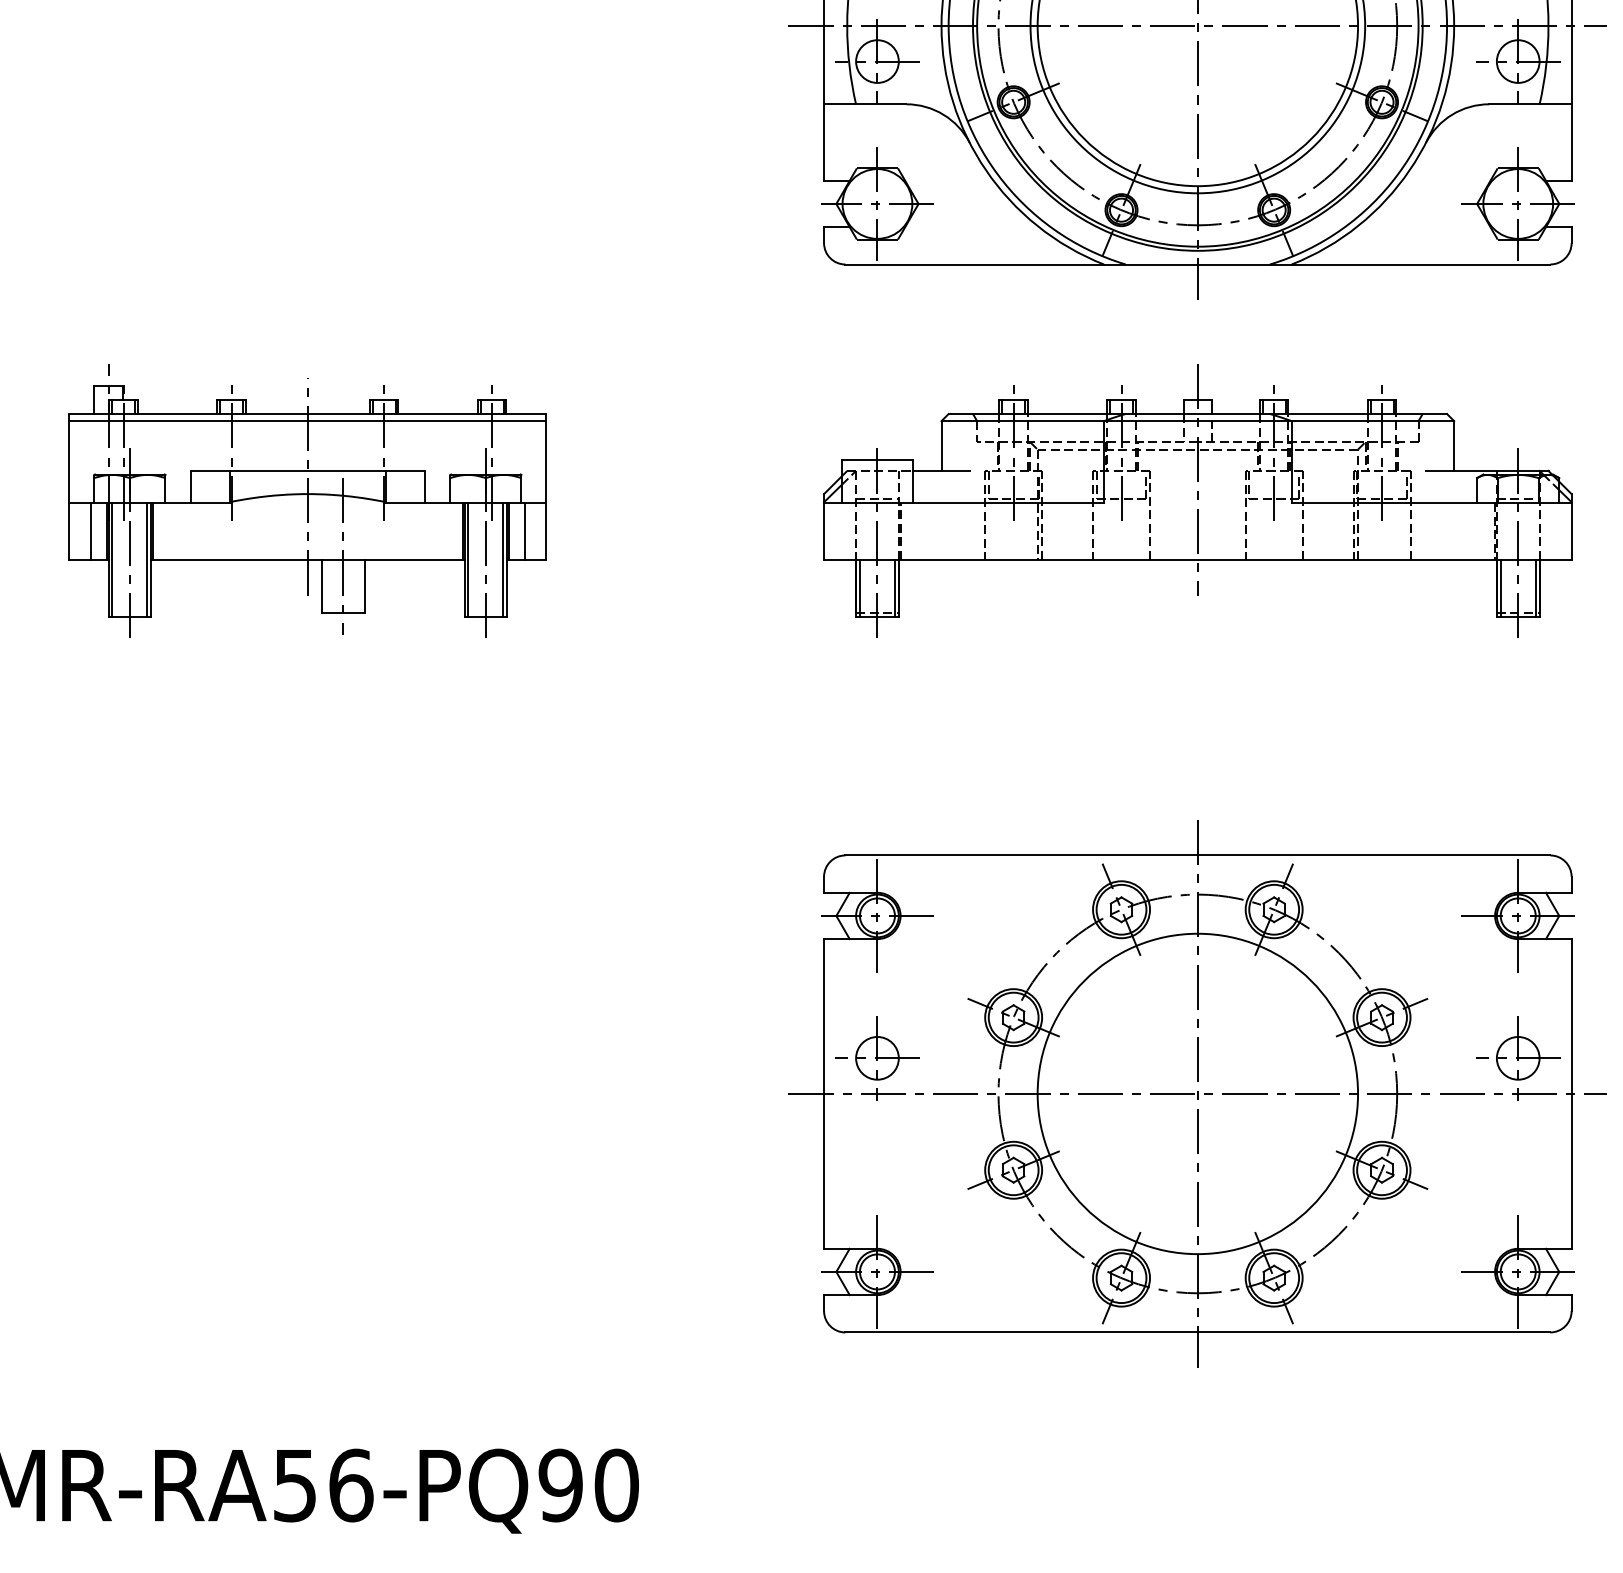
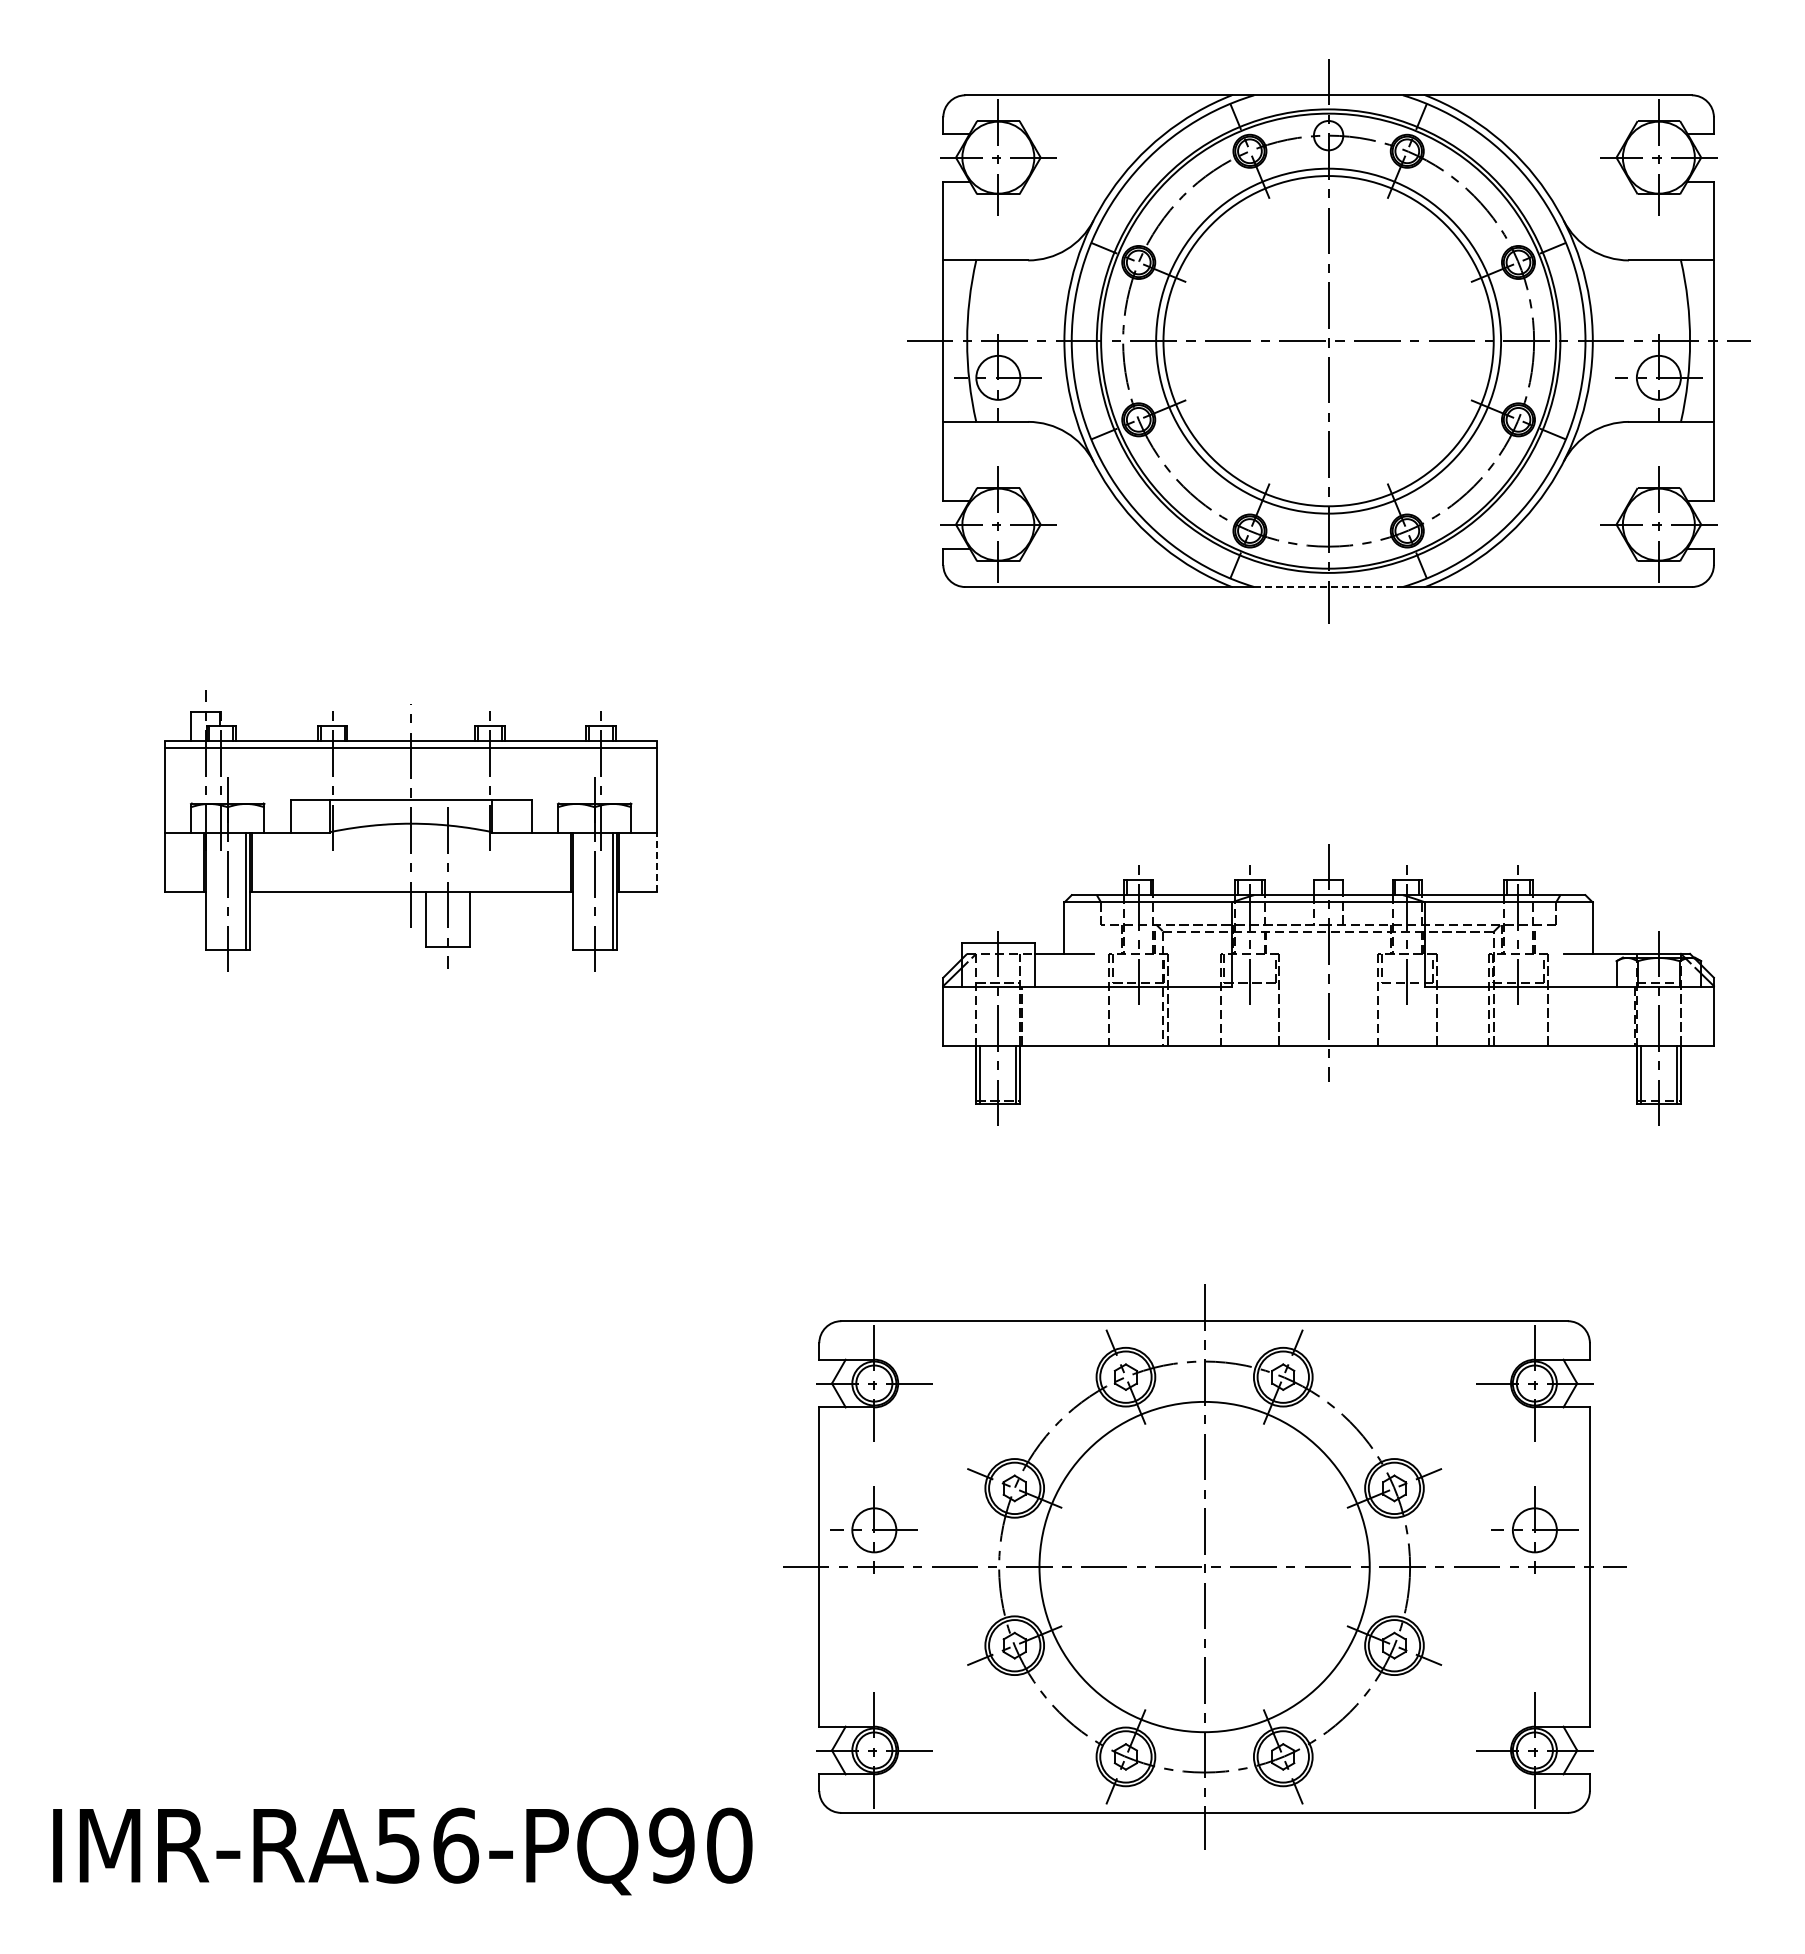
line: (1198, 264) -> (1329, 587), solid -> dashed
part: (1197, 500) -> (1328, 984), moved
line: (90, 530) -> (187, 861), removed
line: (525, 530) -> (635, 861), removed
line: (546, 530) -> (657, 861), solid -> dashed
line: (112, 559) -> (209, 891), removed
line: (468, 559) -> (576, 891), removed
part: (1197, 1093) -> (1204, 1566), moved

